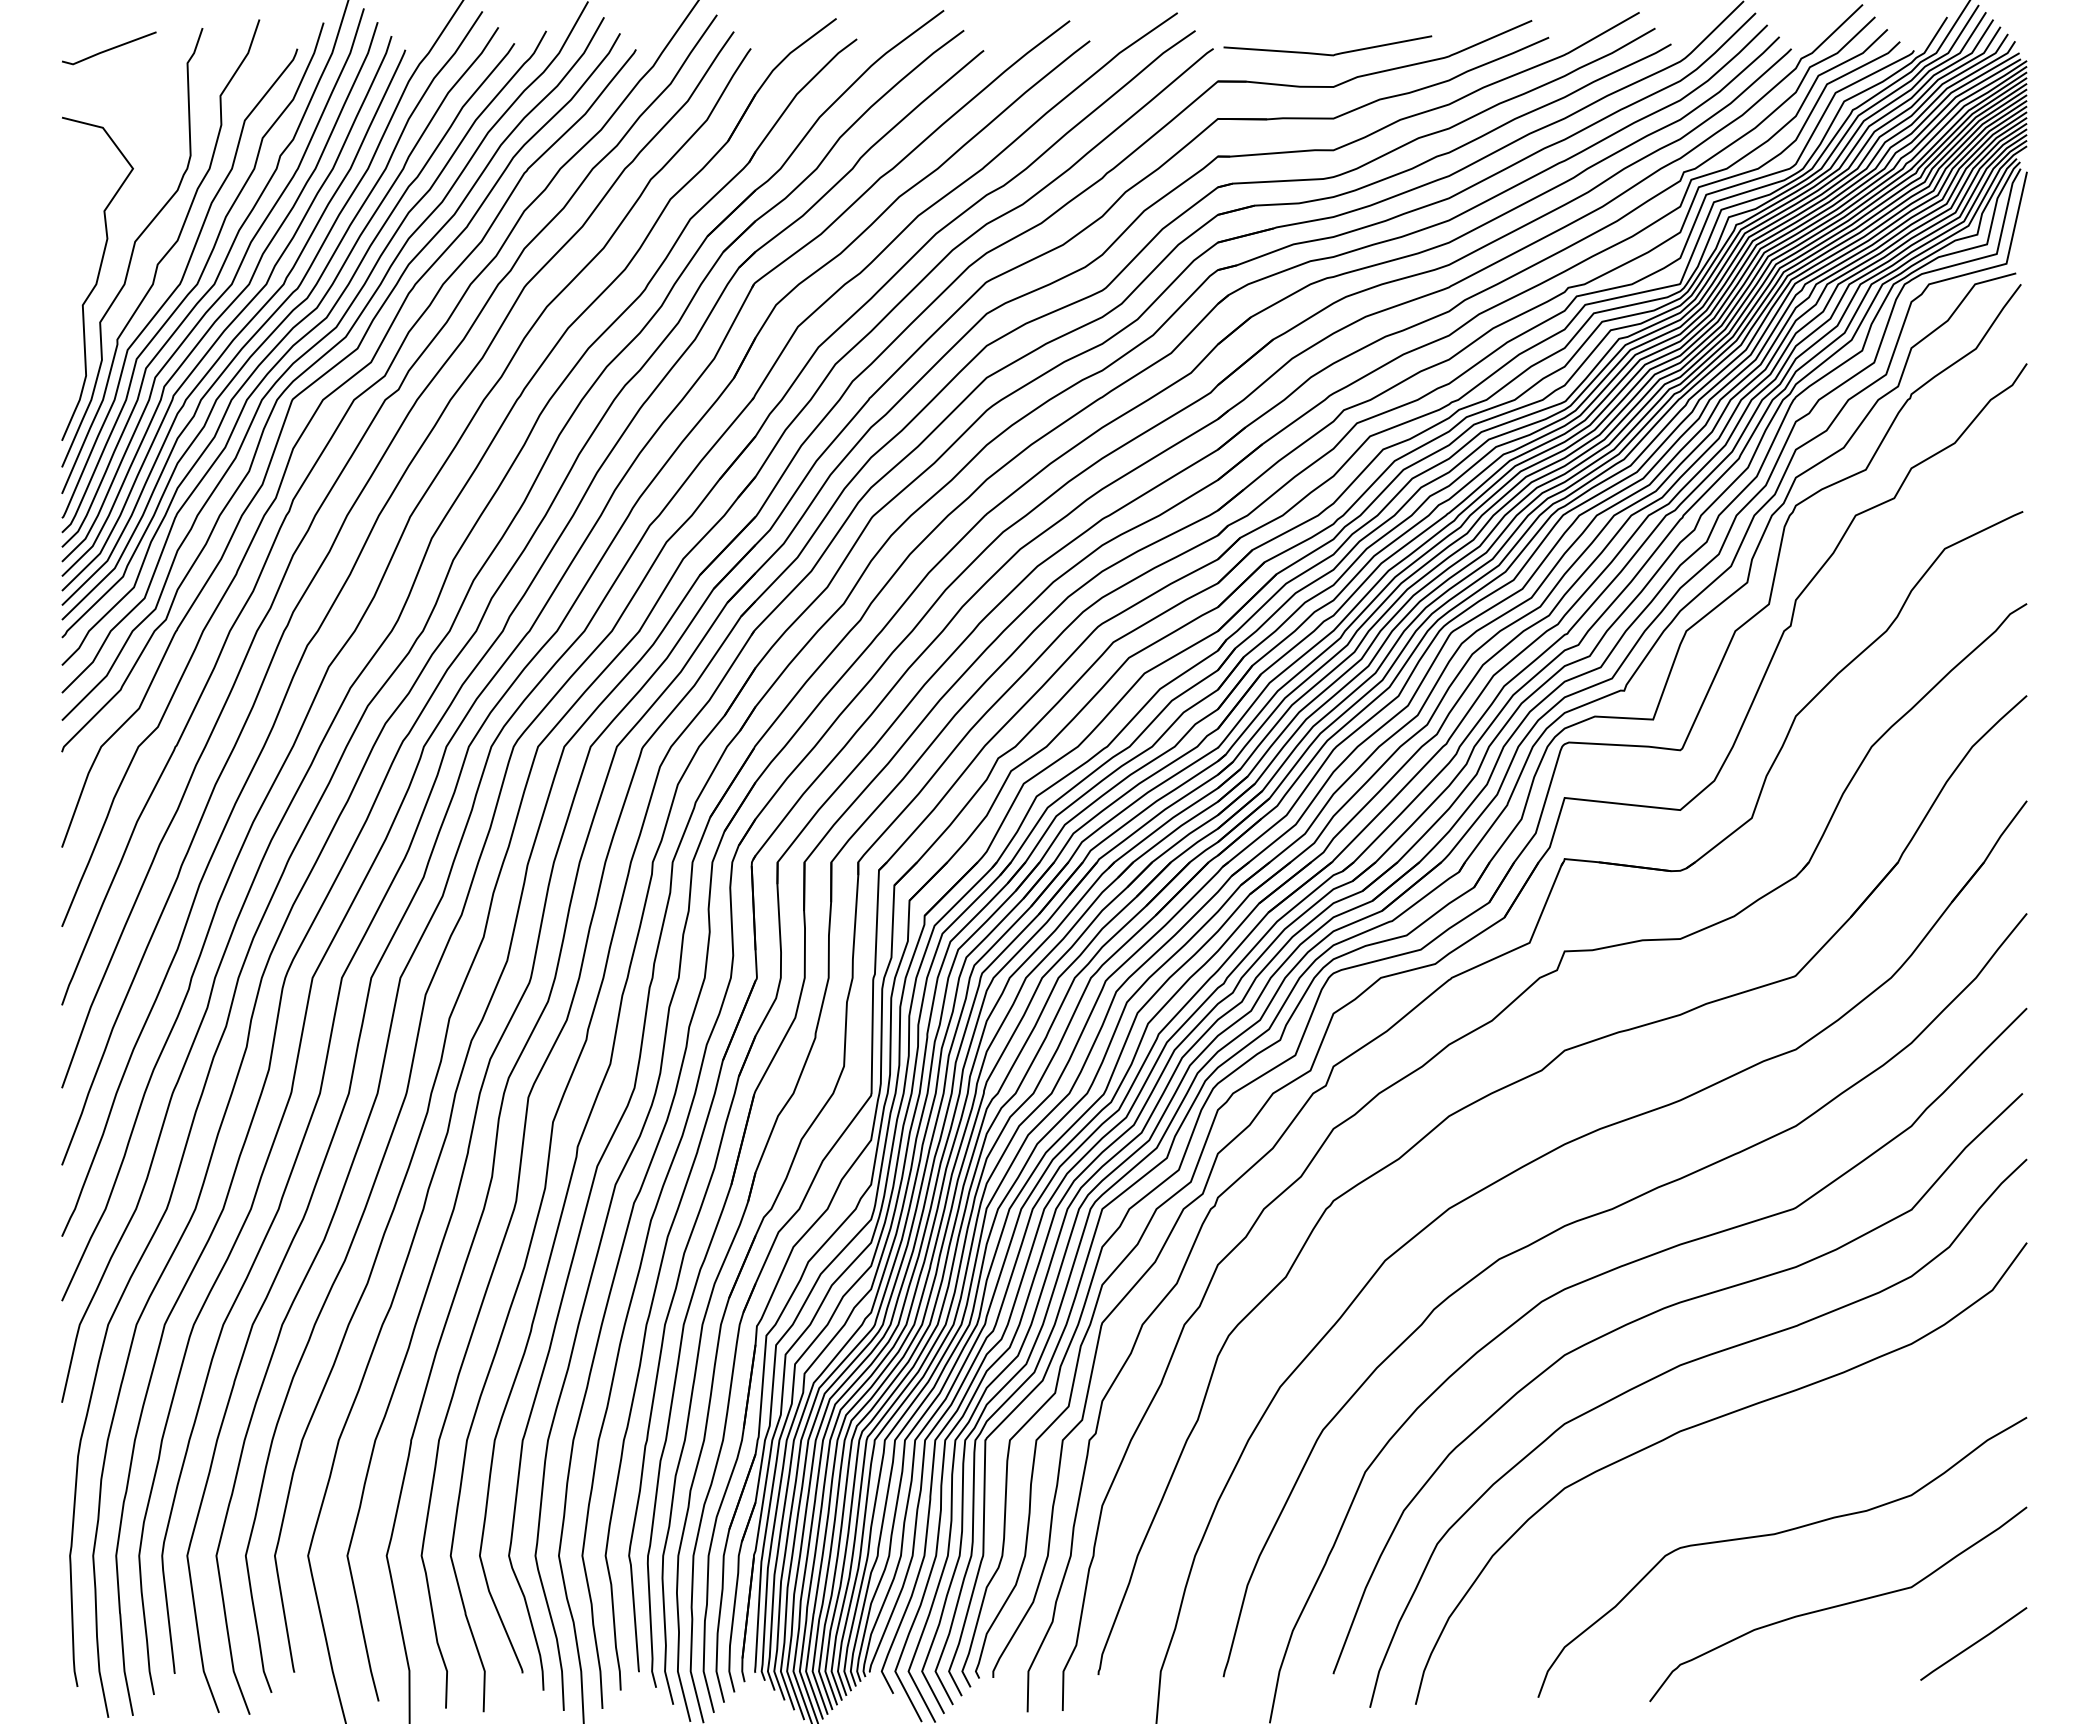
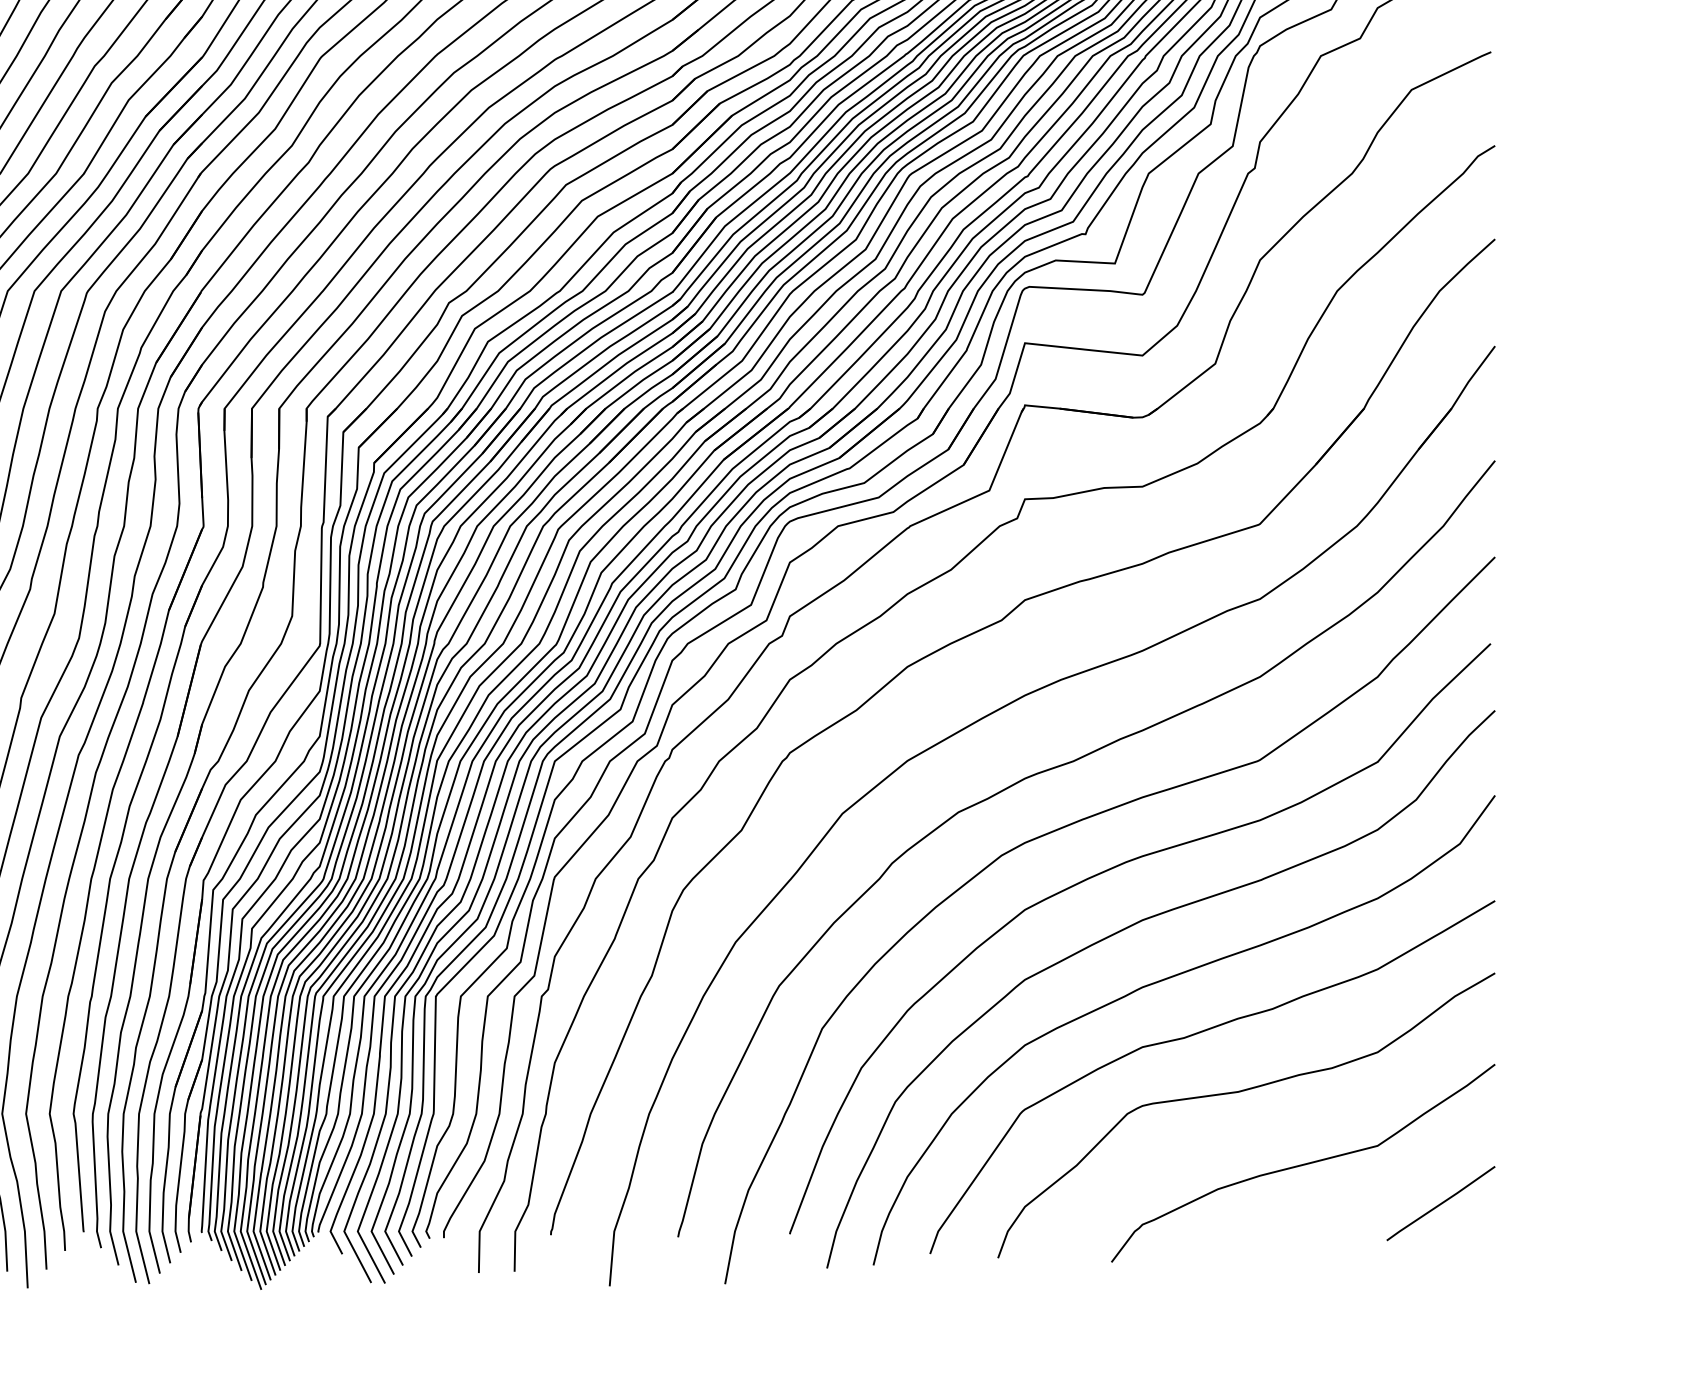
curve: (1732, 1478) -> (1195, 1035), added

